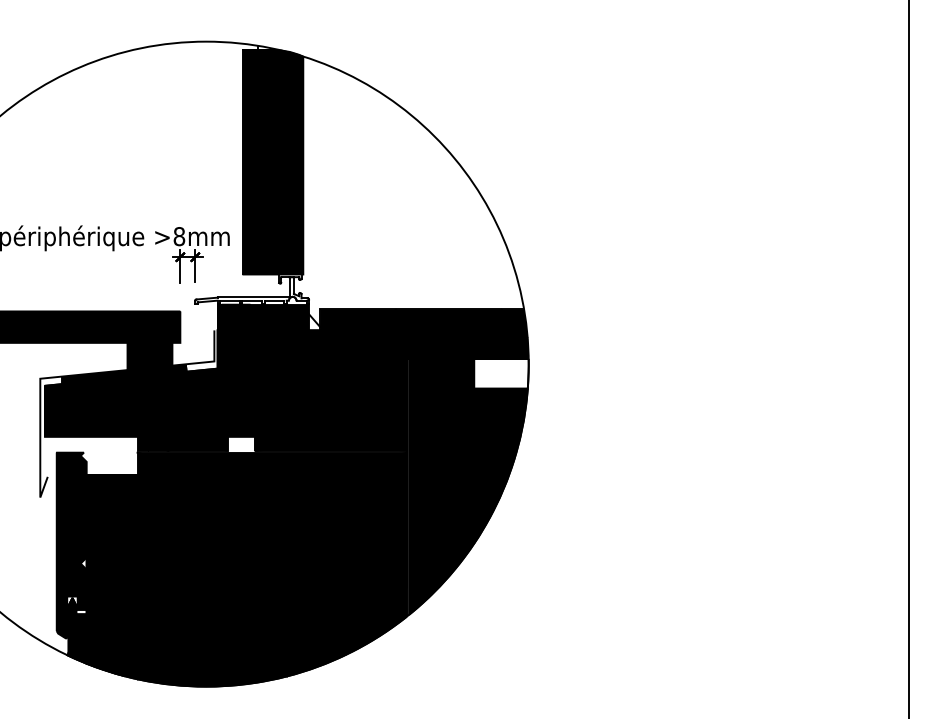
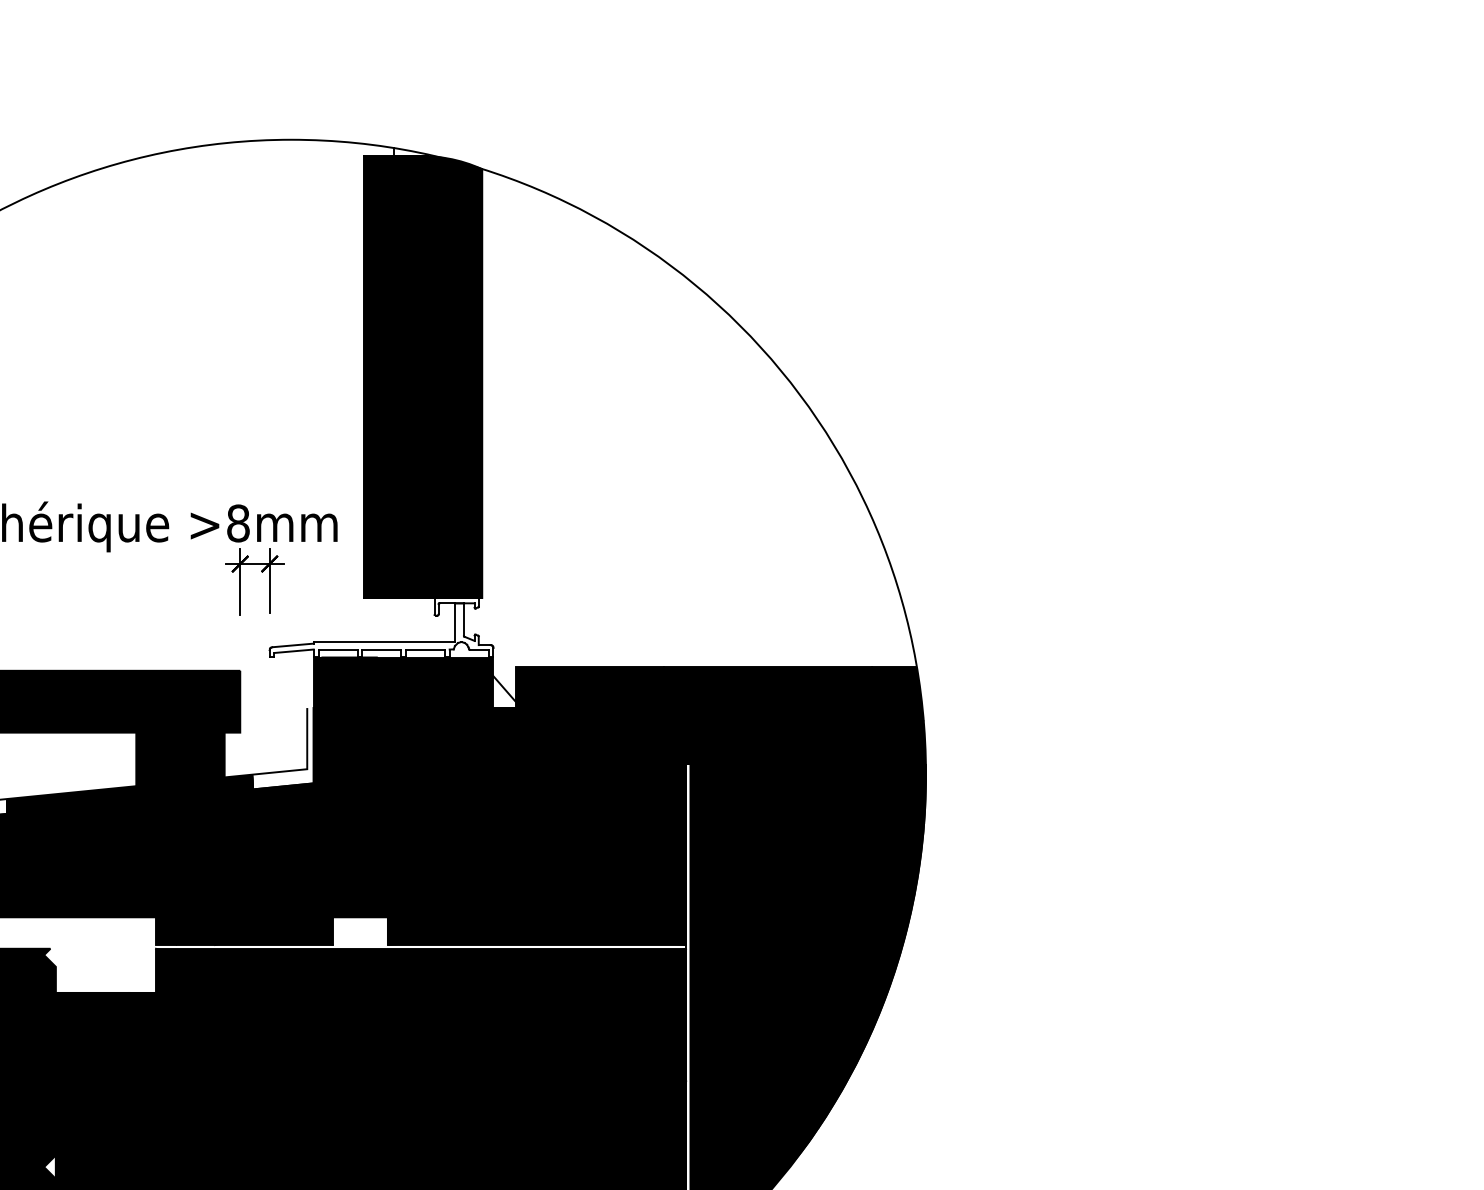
fill: (501, 373) -> (872, 792), added

